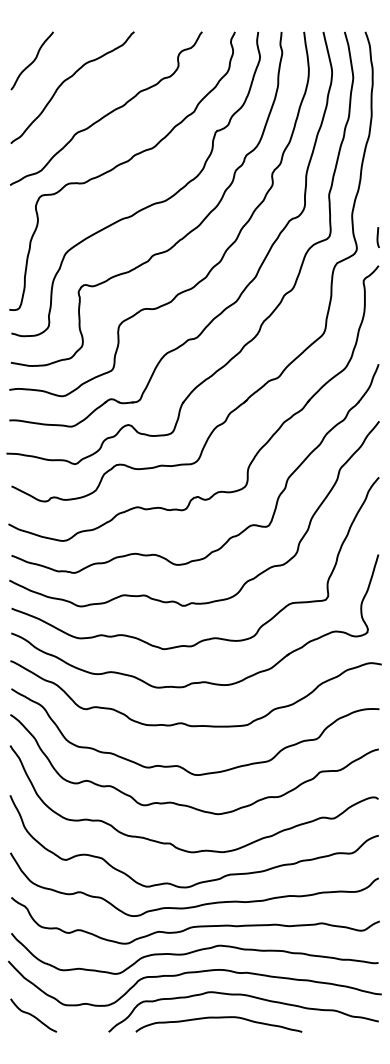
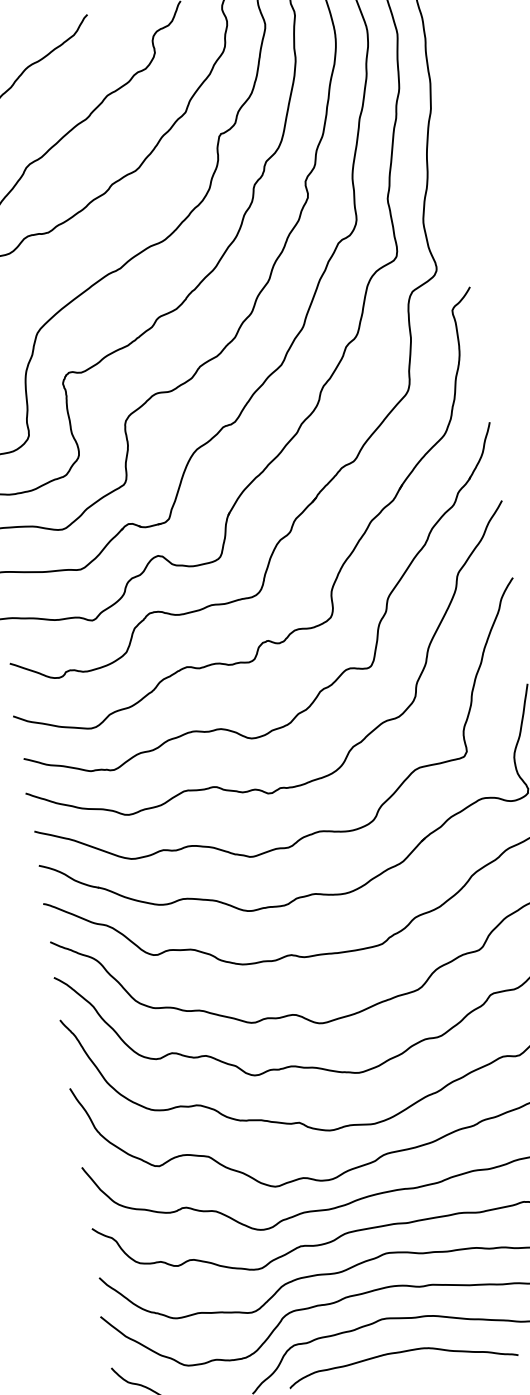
line: (377, 237) -> (462, 248), removed

